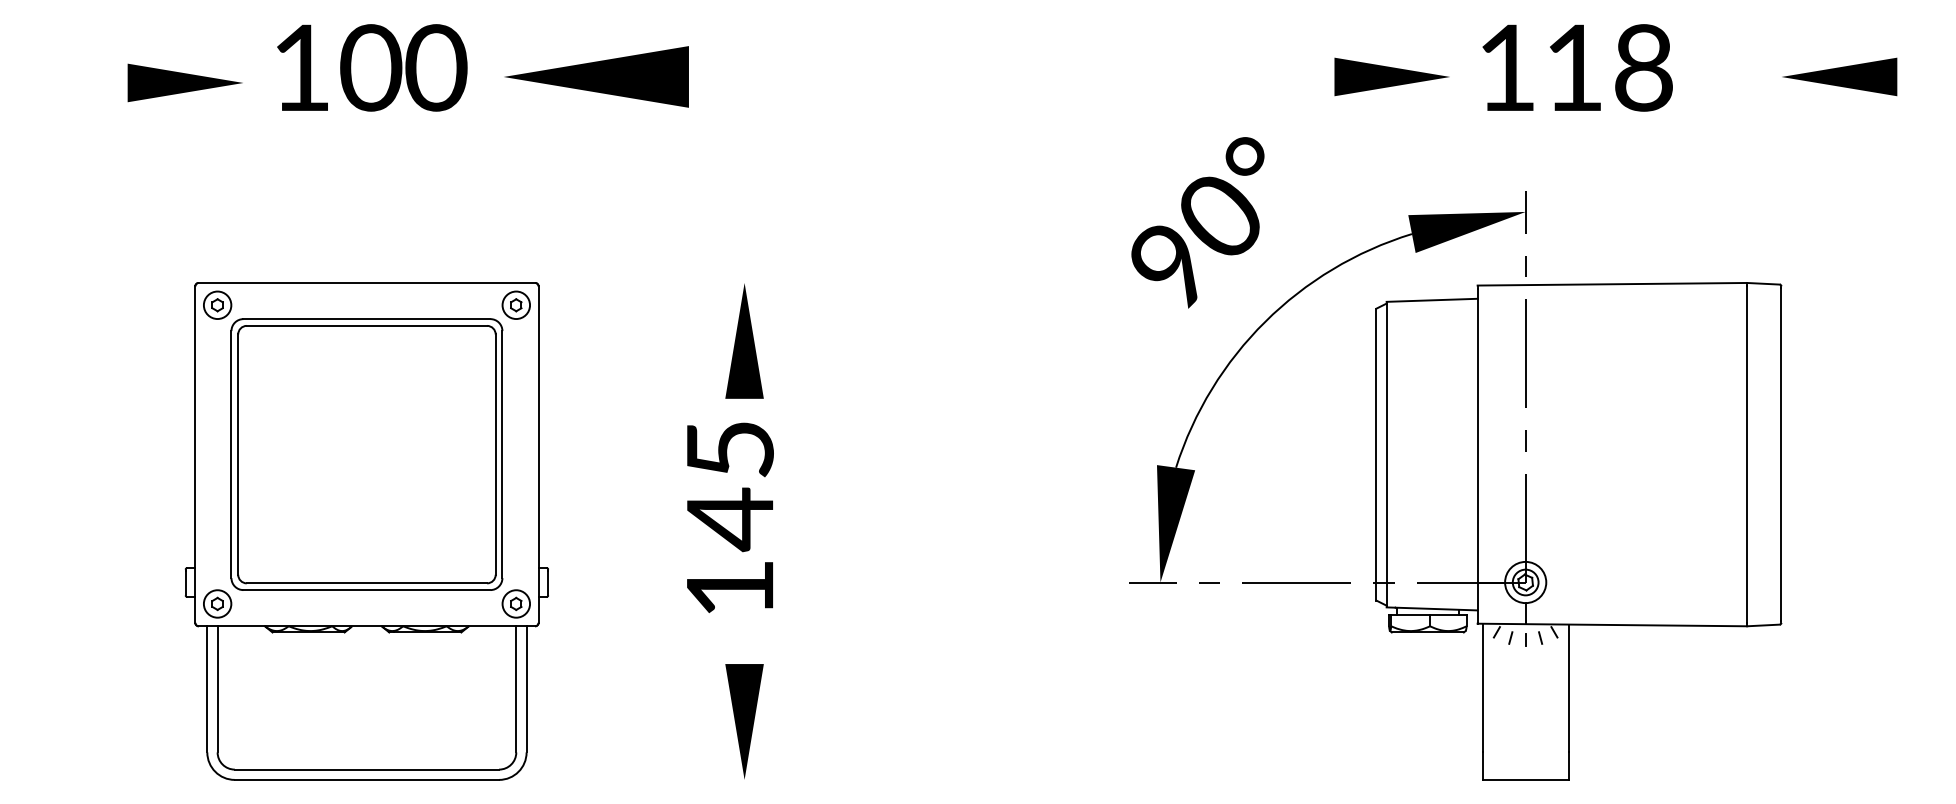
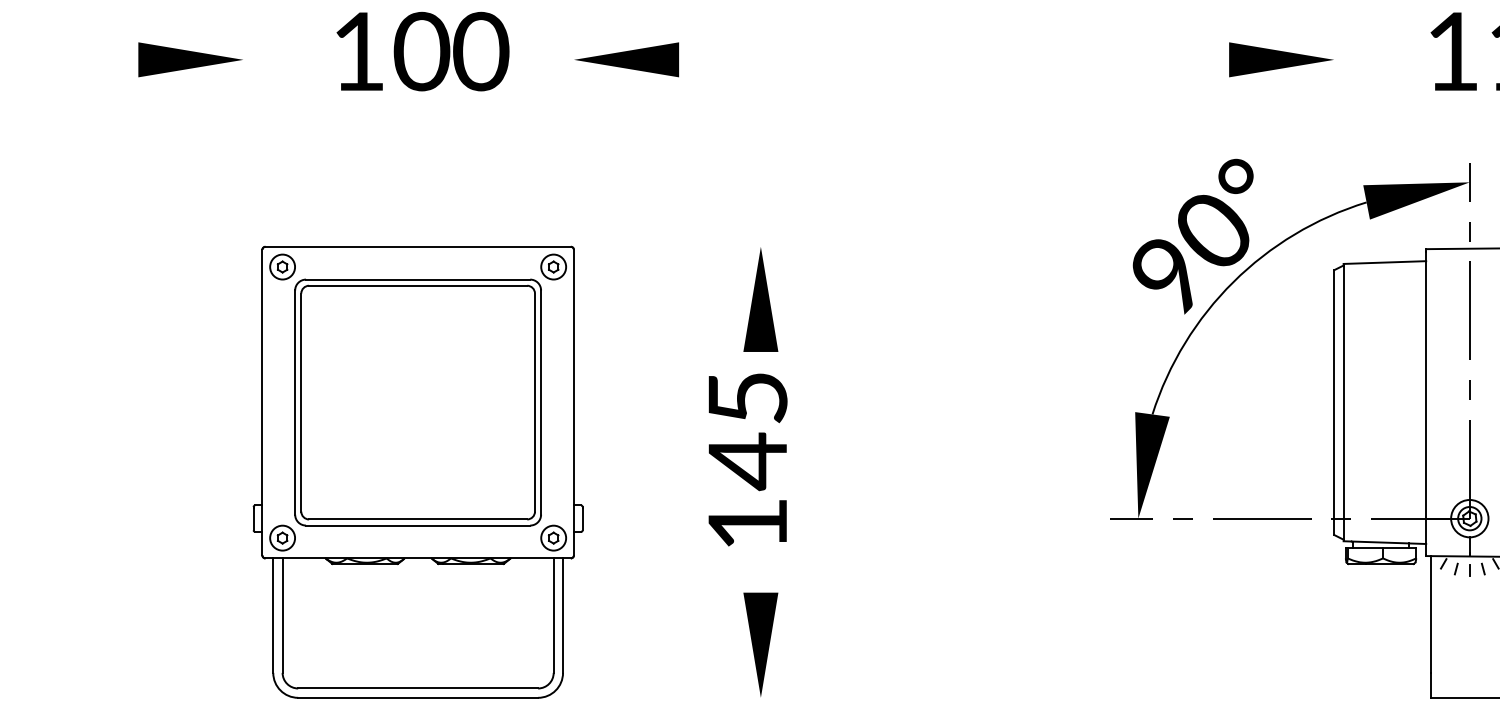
part: (596, 76) -> (626, 59), size x0.62
part: (1391, 76) -> (1280, 59), moved
part: (184, 82) -> (189, 59), moved
text: (1197, 222) -> (1192, 236), moved

